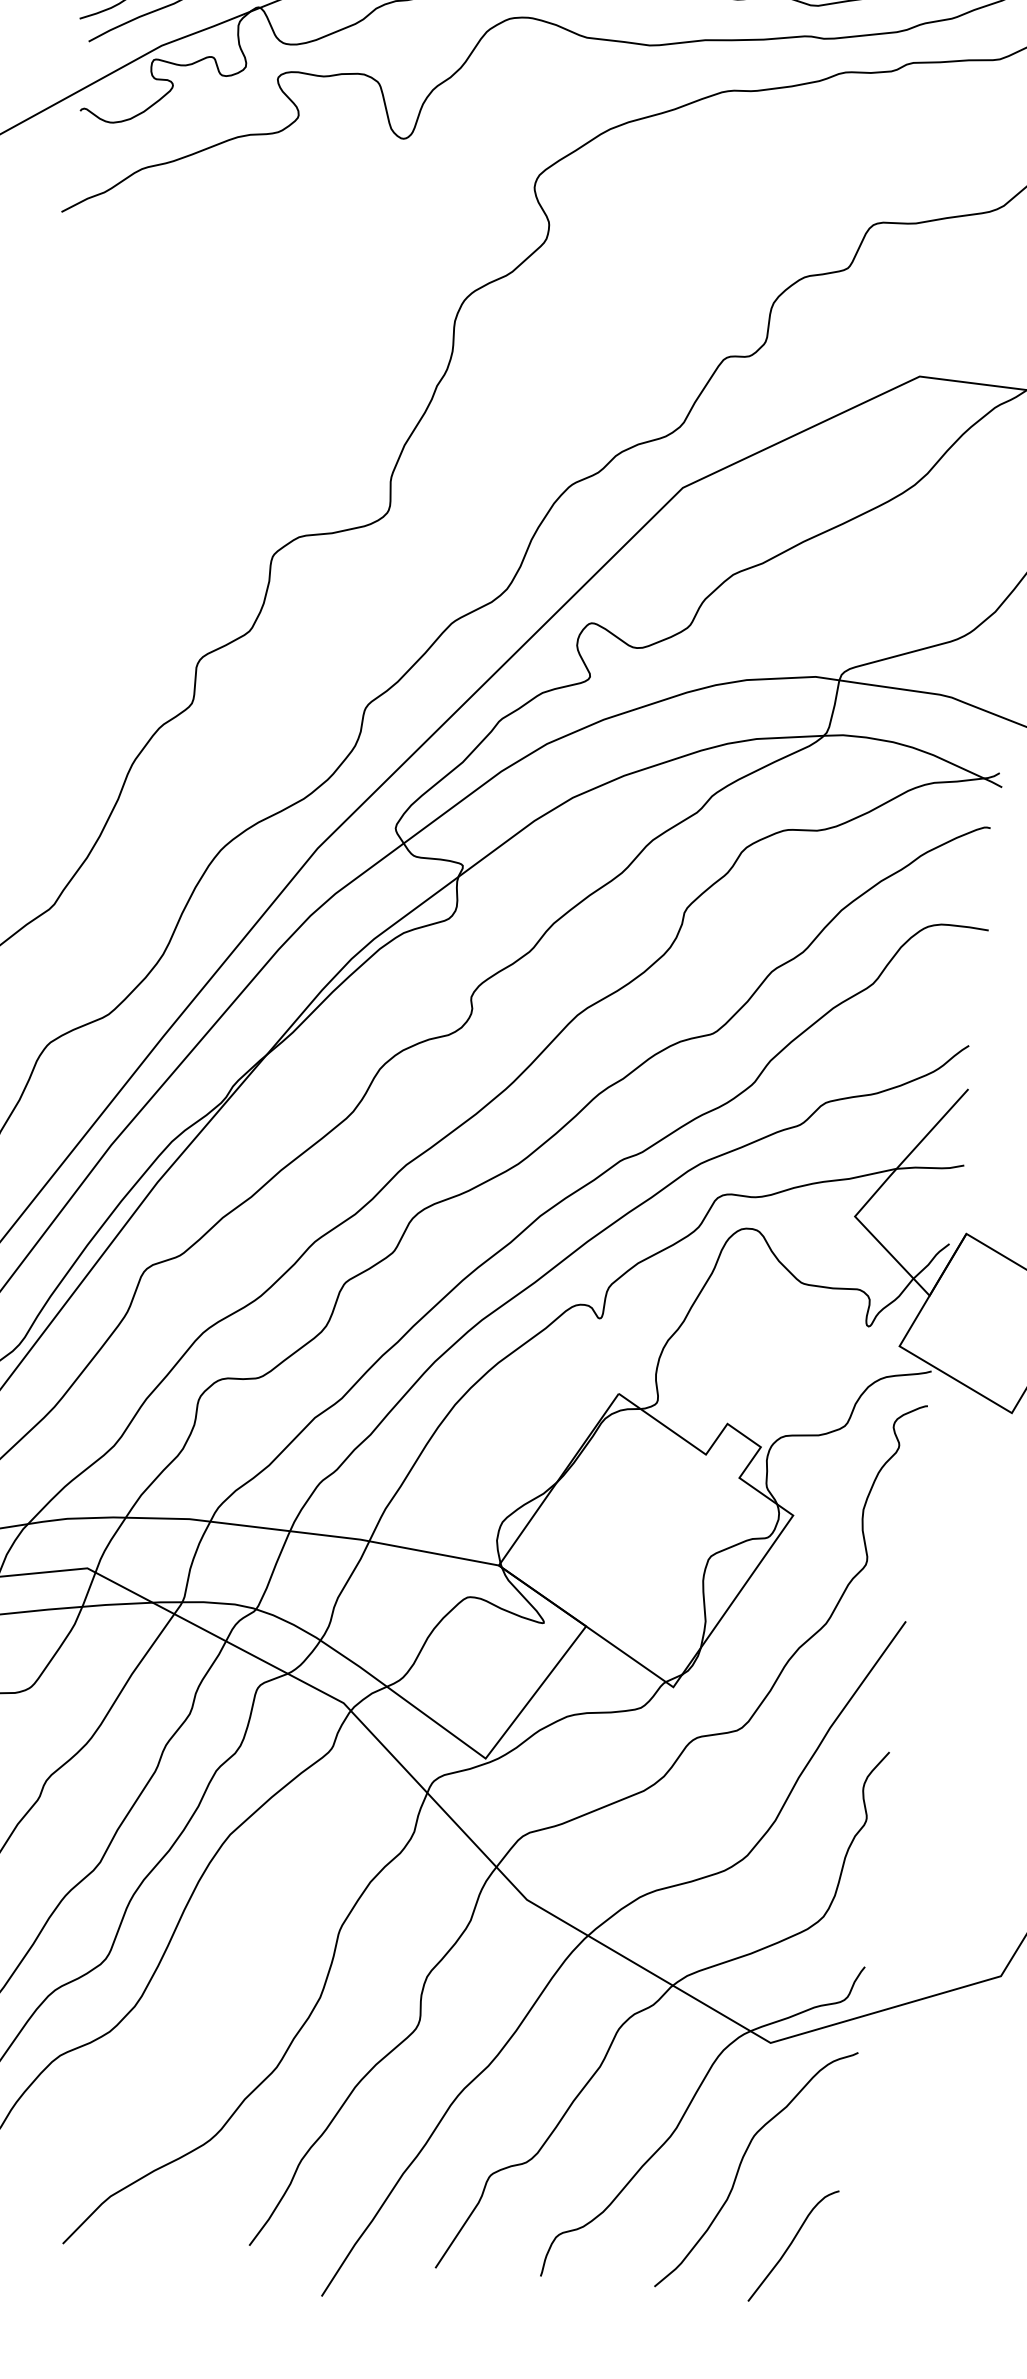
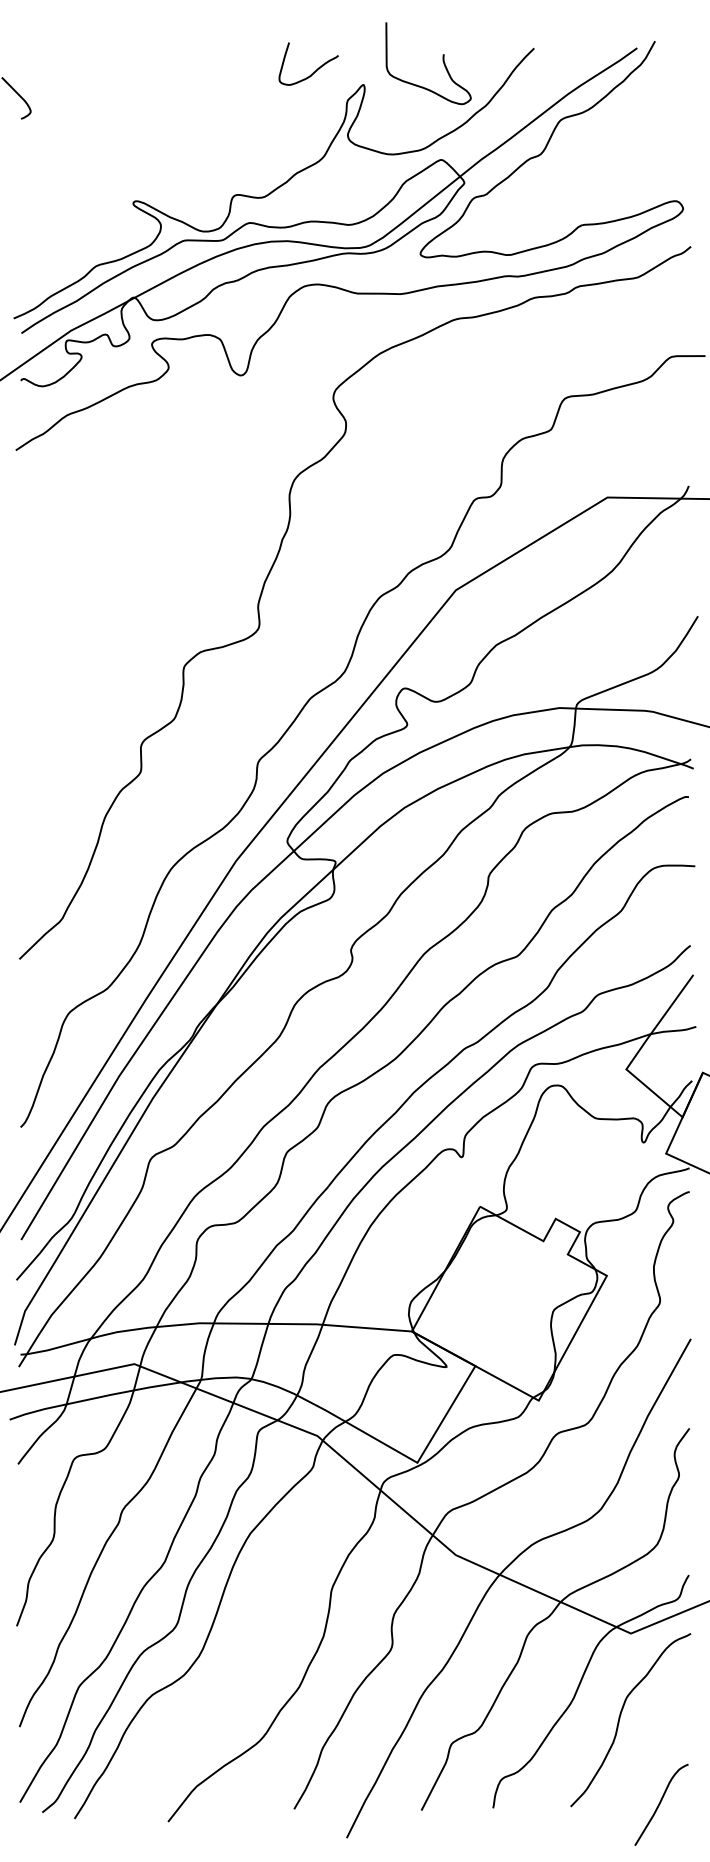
curve: (792, 2245) -> (660, 1804), moved

